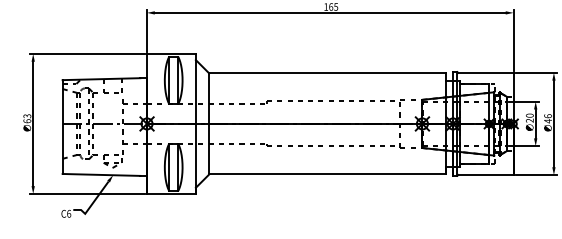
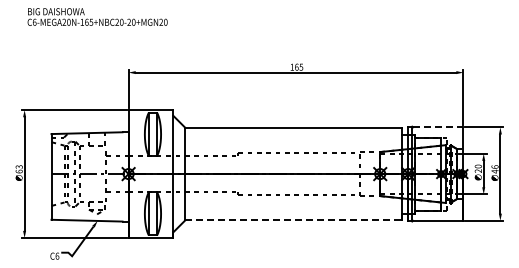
line: (486, 72) -> (438, 127), solid -> dashed
line: (328, 174) -> (294, 220), solid -> dashed

